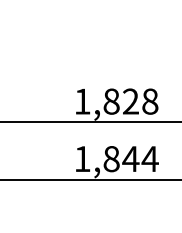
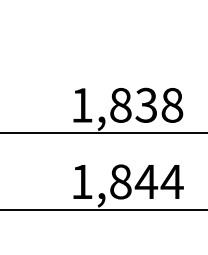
text: (130, 101) -> (145, 105), 1,828 -> 1,838

